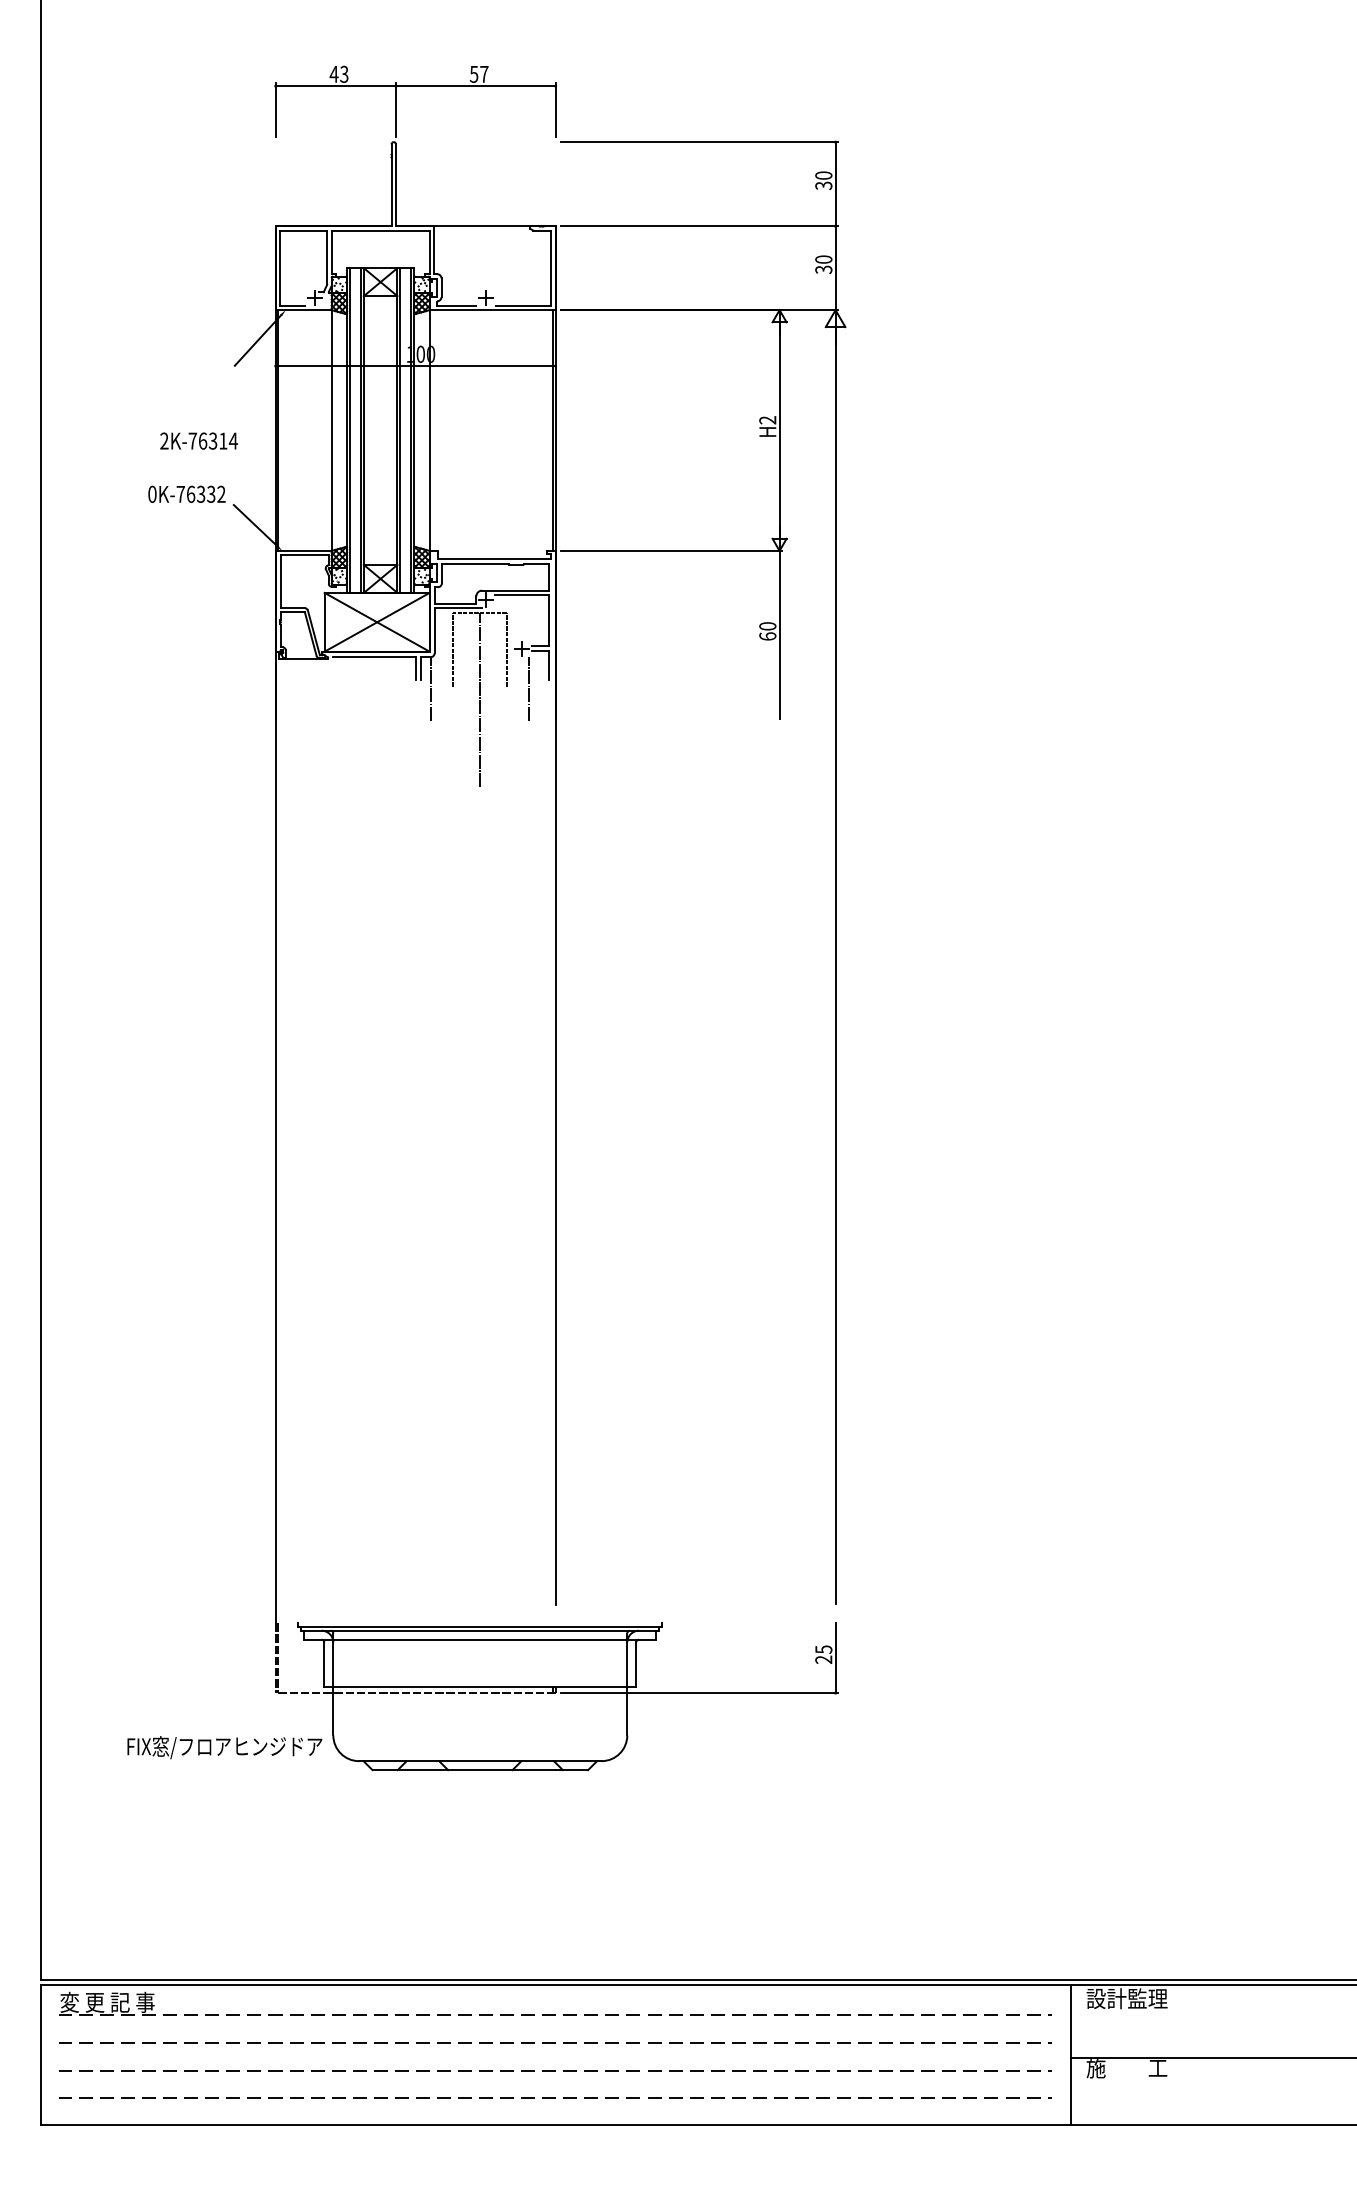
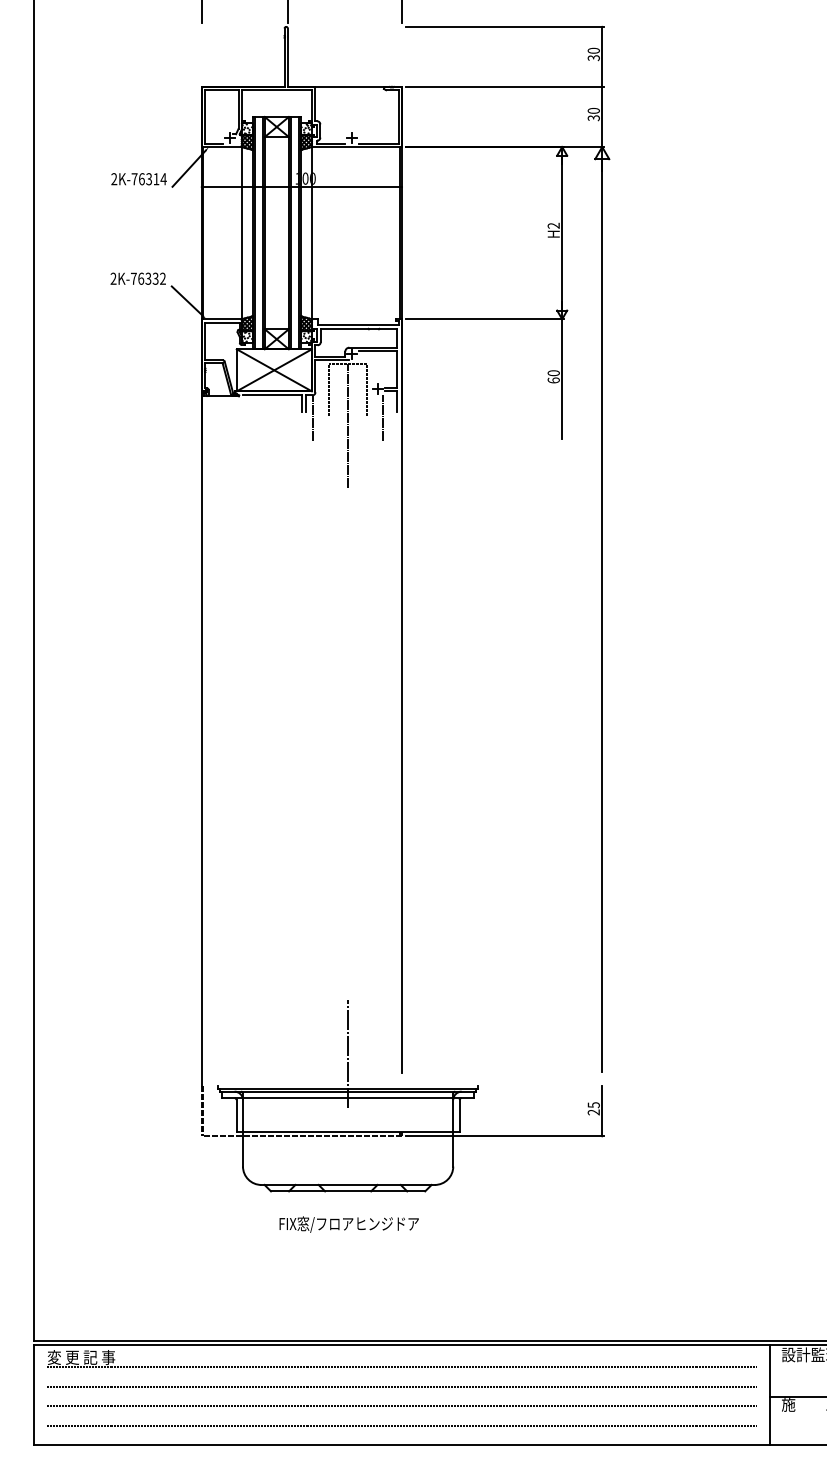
text: (198, 440) -> (138, 178), moved
text: (152, 493) -> (113, 278), 0K-76332 -> 2K-76332
line: (480, 1577) -> (348, 1053), added
text: (224, 1747) -> (348, 1224), moved

